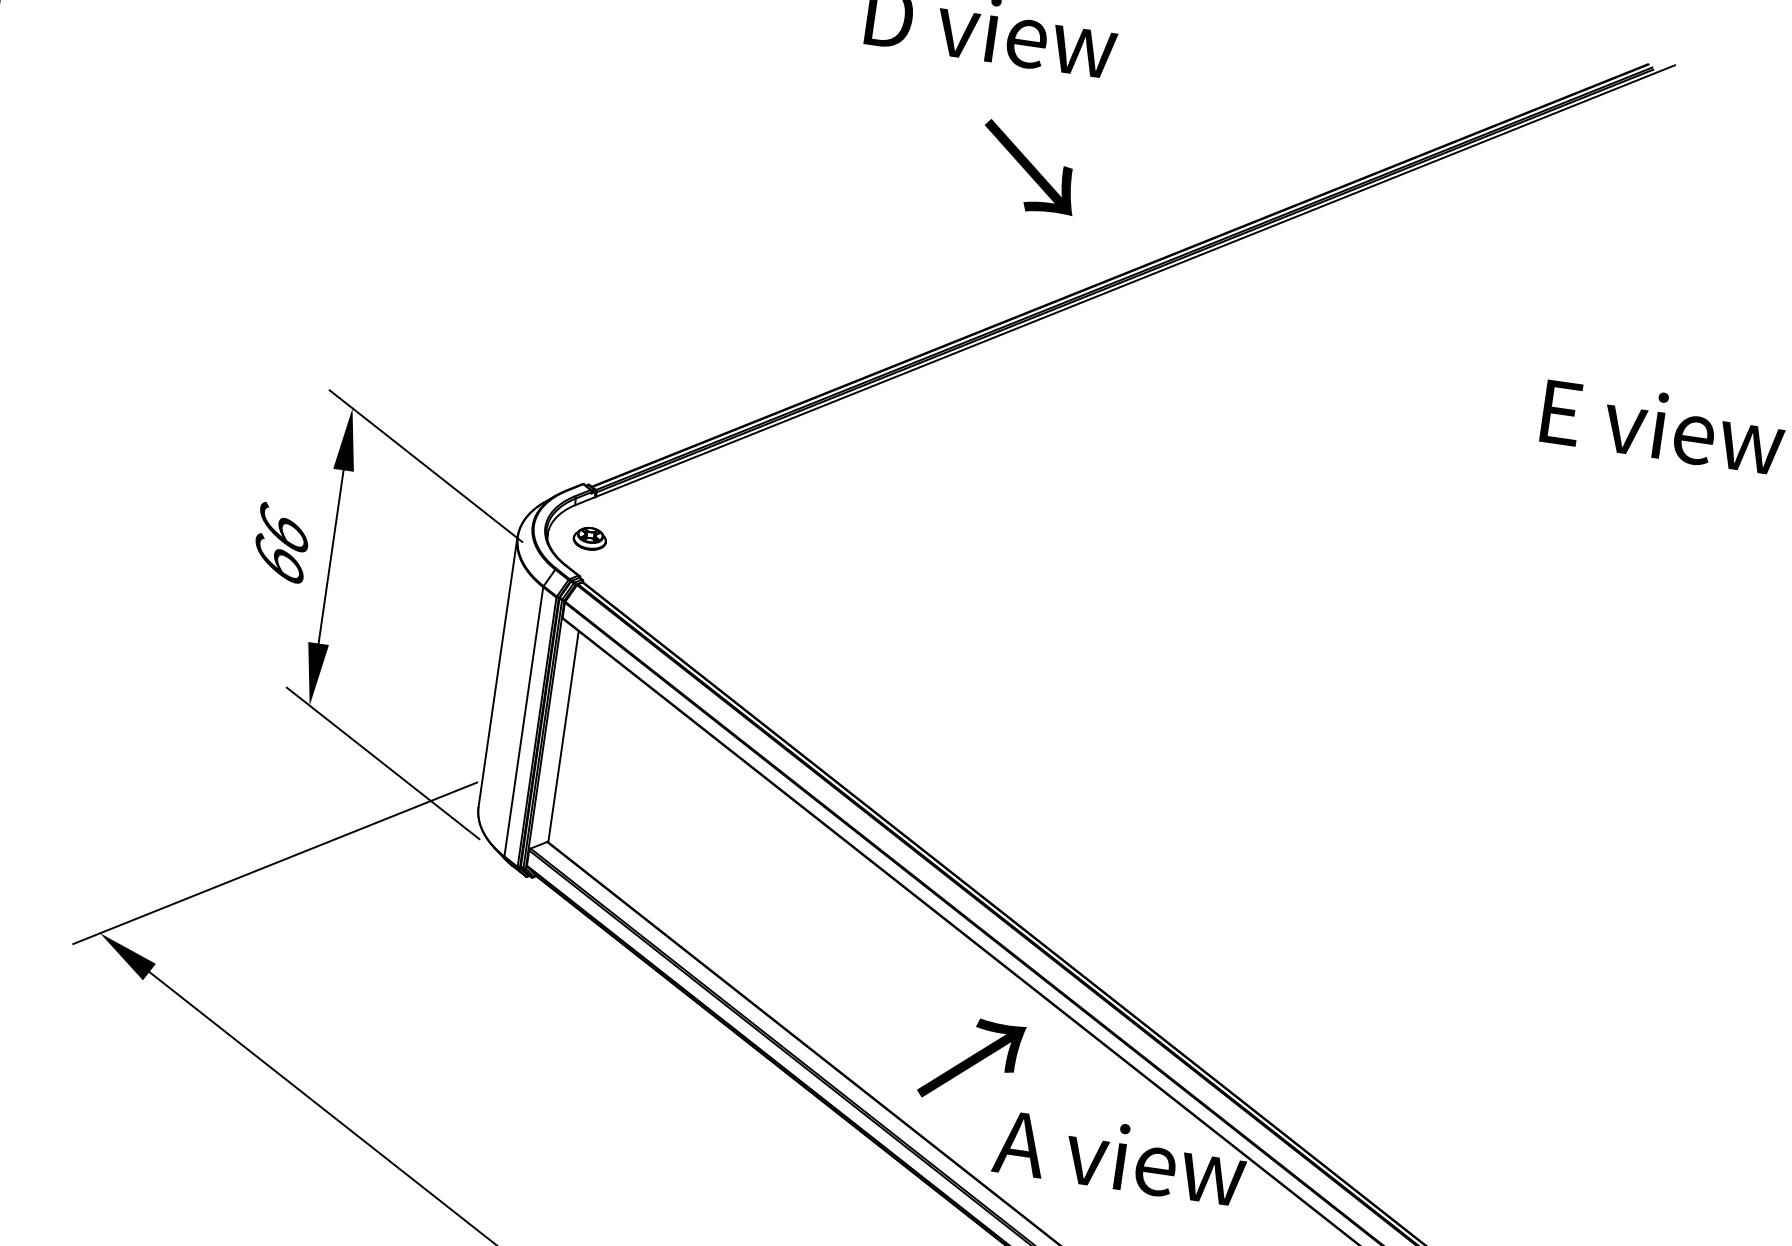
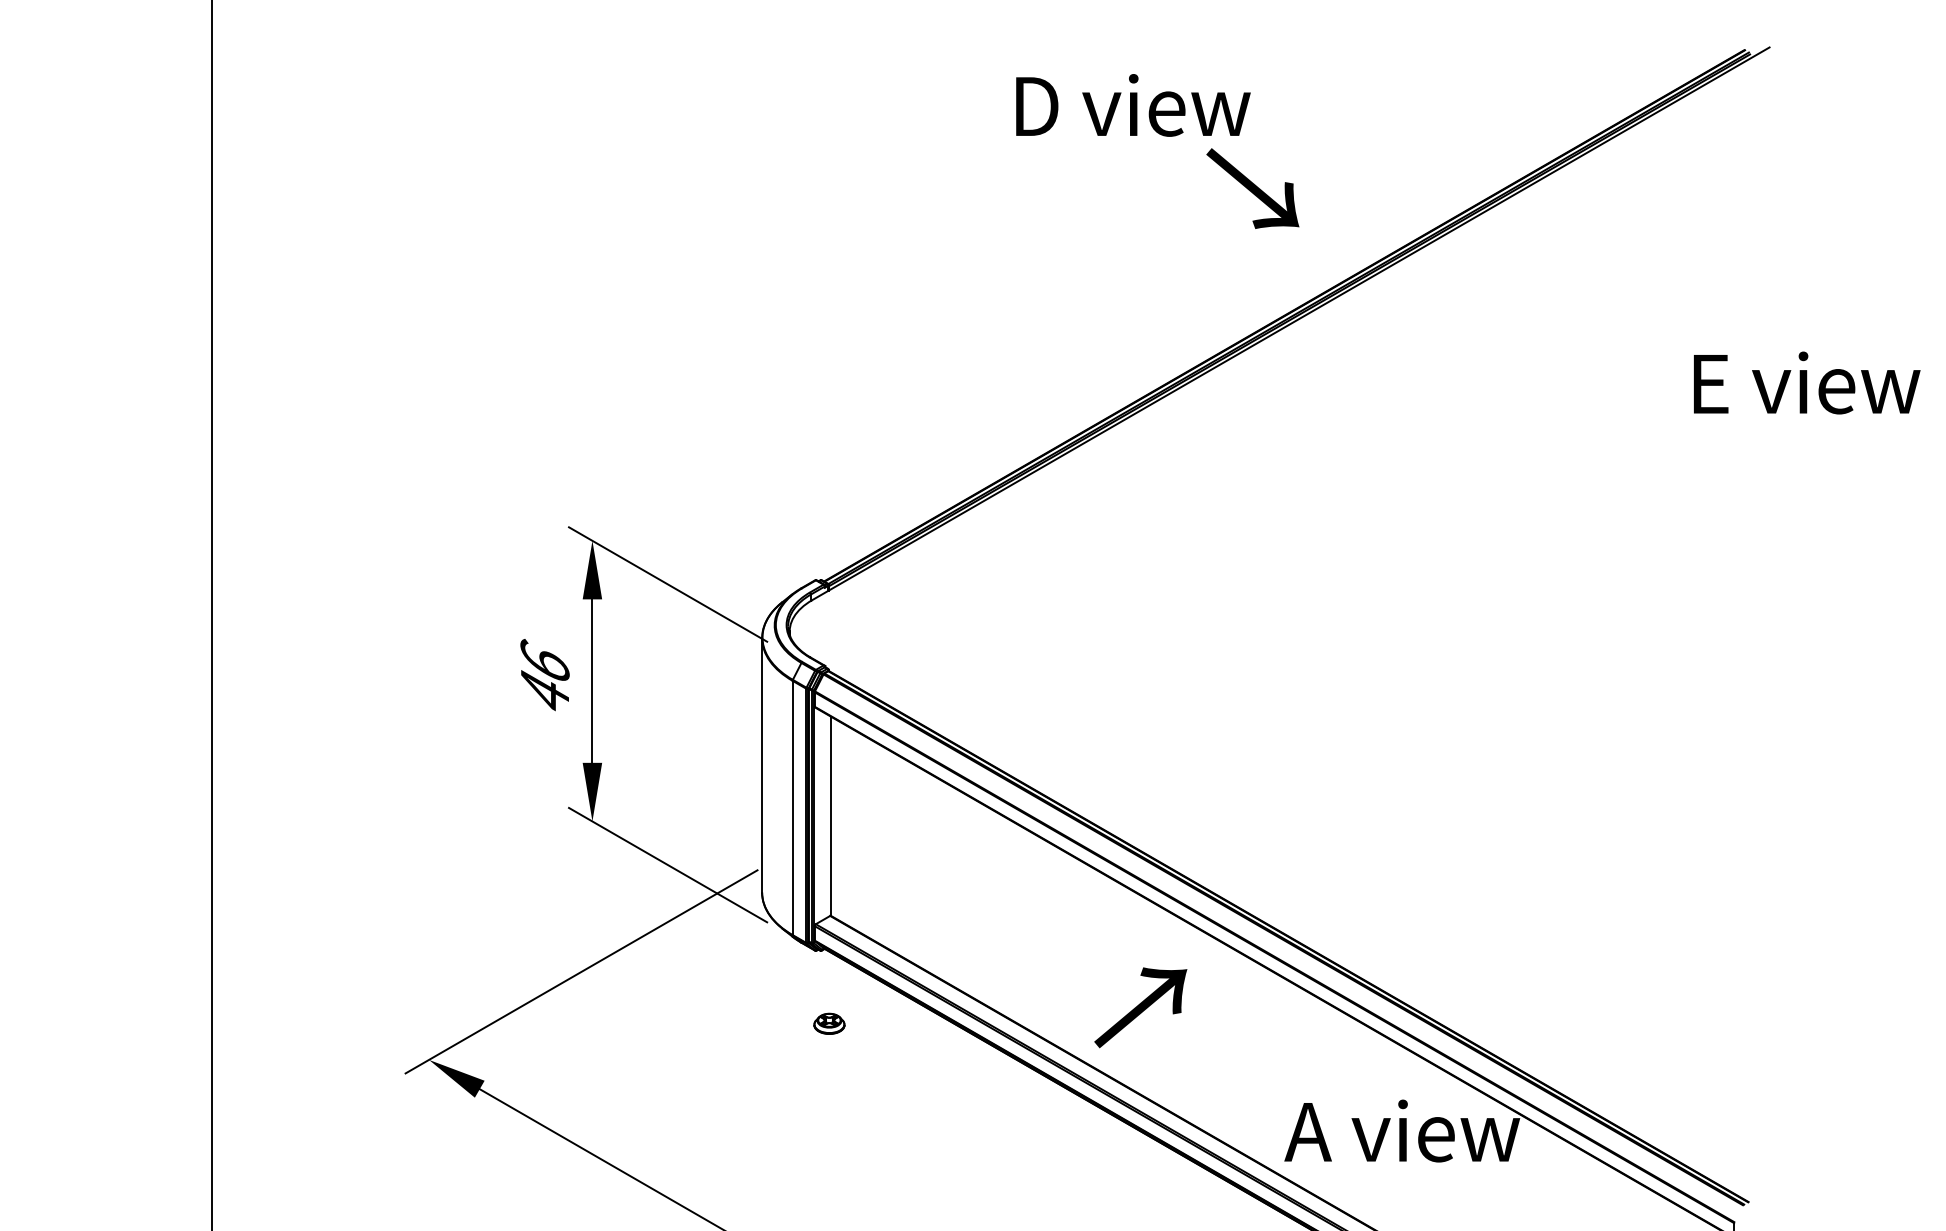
text: (1028, 167) -> (1252, 188), moved
part: (590, 538) -> (829, 1023), moved
text: (279, 558) -> (544, 689), 66 -> 46
text: (971, 1060) -> (1140, 1007), moved

